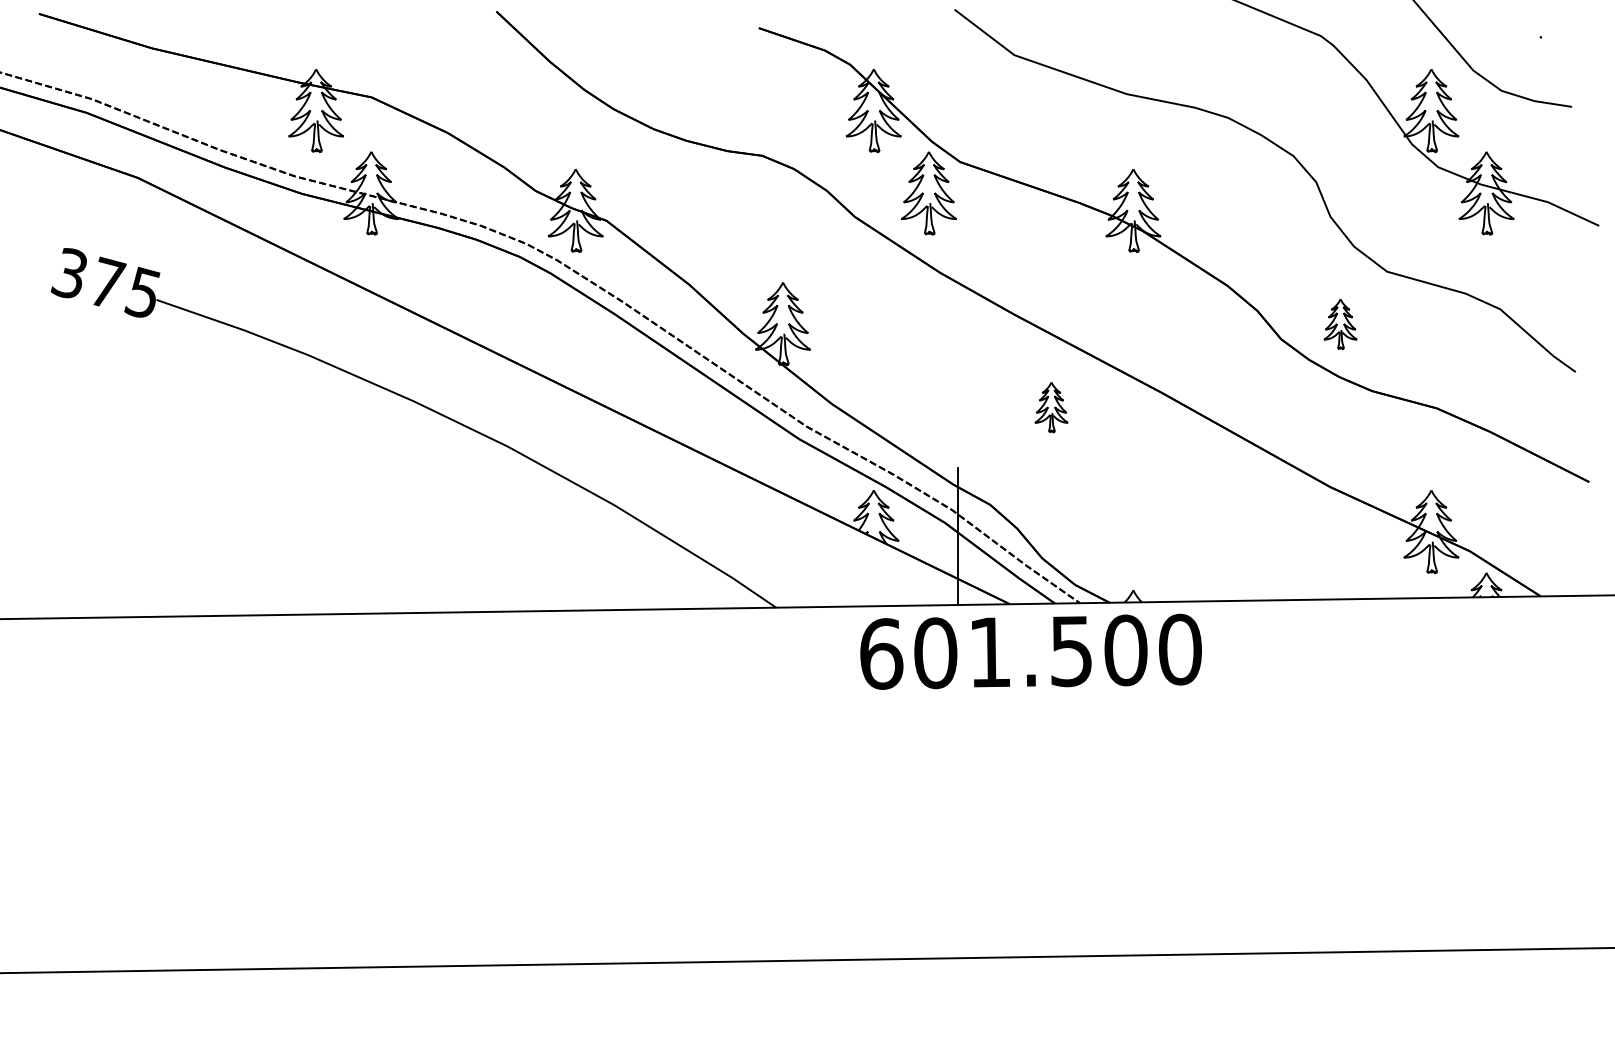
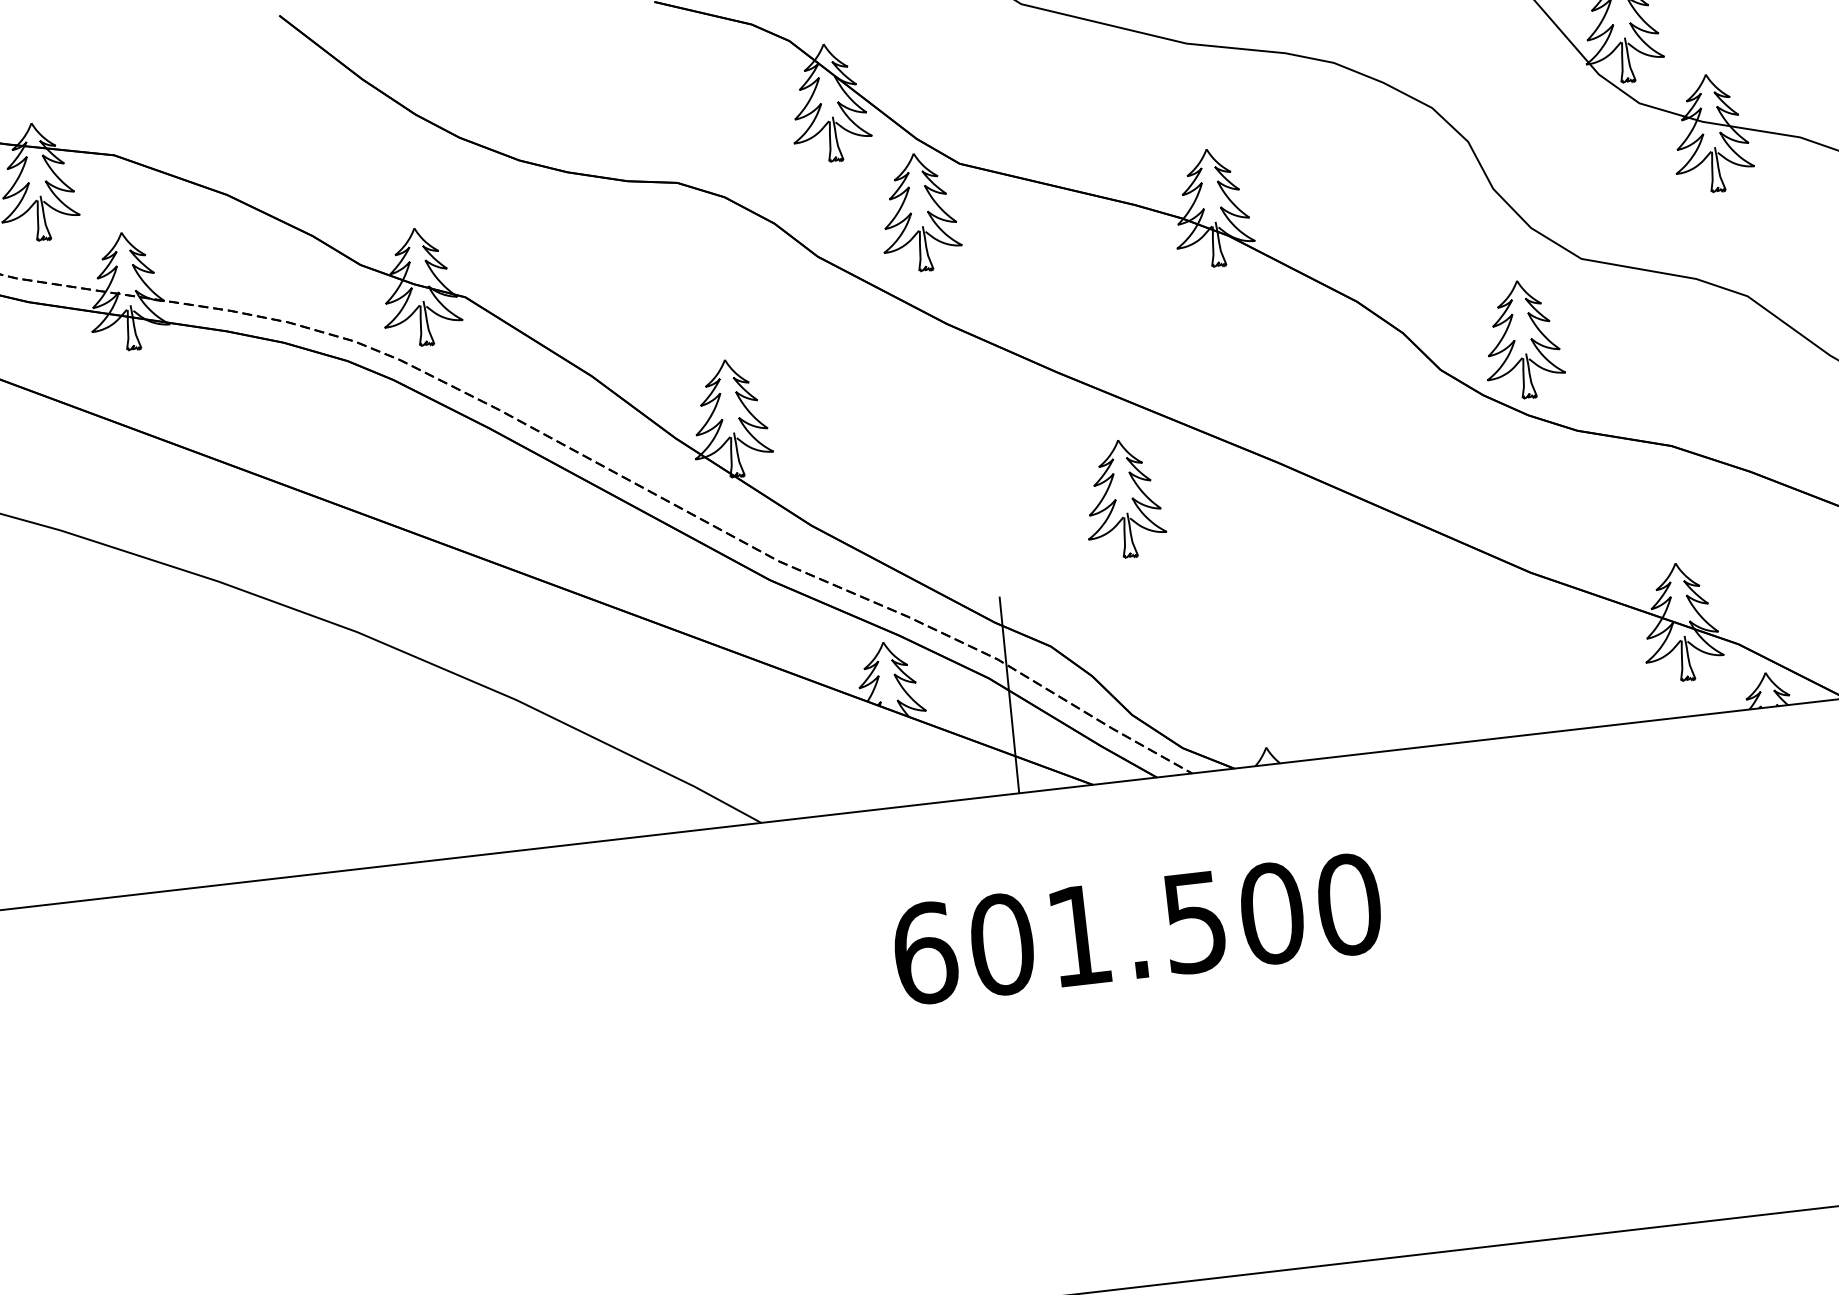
part: (1340, 324) -> (1522, 340), size x1.67
part: (1051, 407) -> (1124, 499), size x1.67
text: (1030, 651) -> (1136, 928), moved

